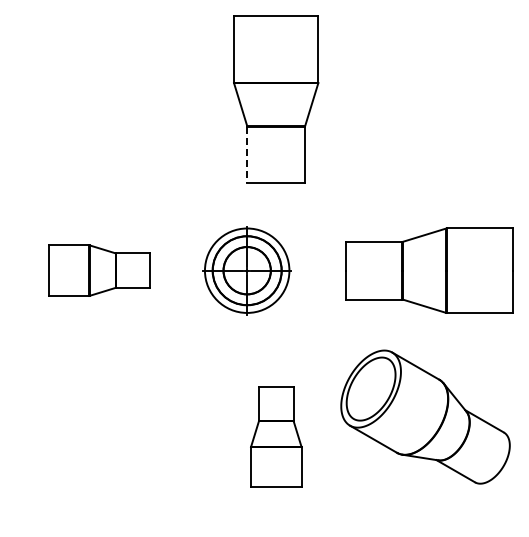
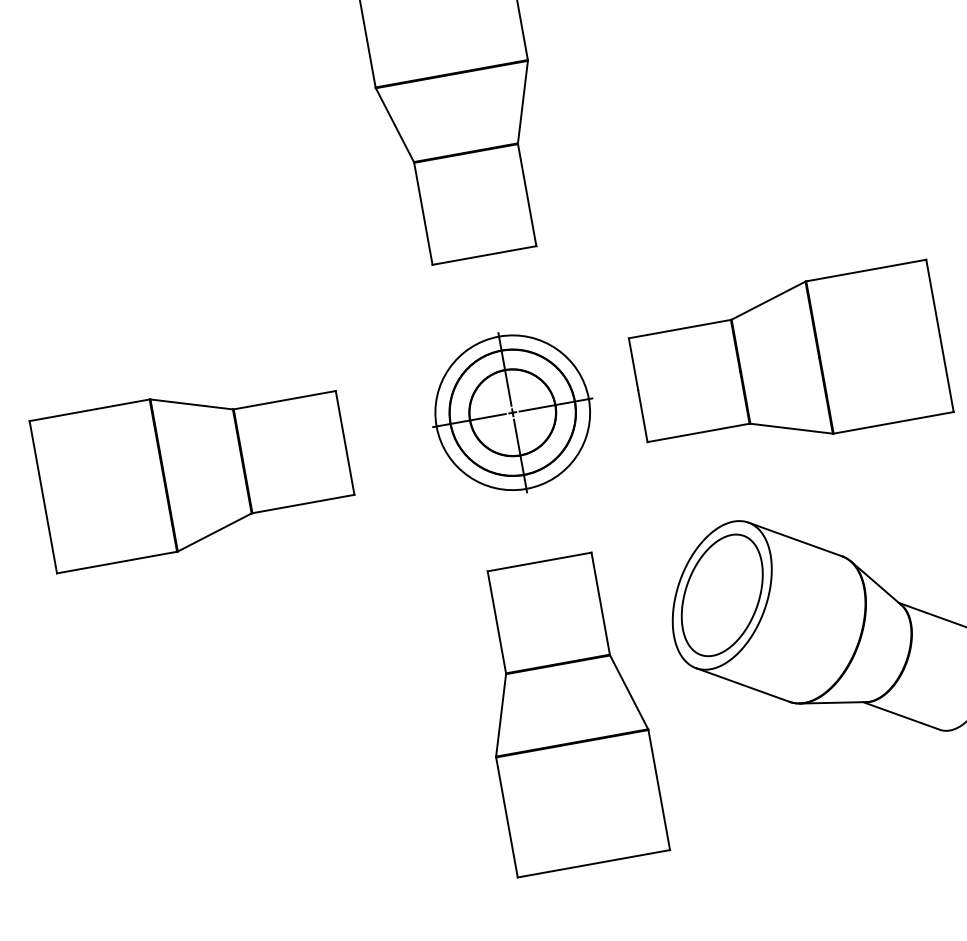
line: (247, 155) -> (423, 214), dashed -> solid
part: (99, 270) -> (194, 469), size x1.67
part: (246, 270) -> (511, 412), moved
part: (276, 436) -> (567, 711), size x1.67

